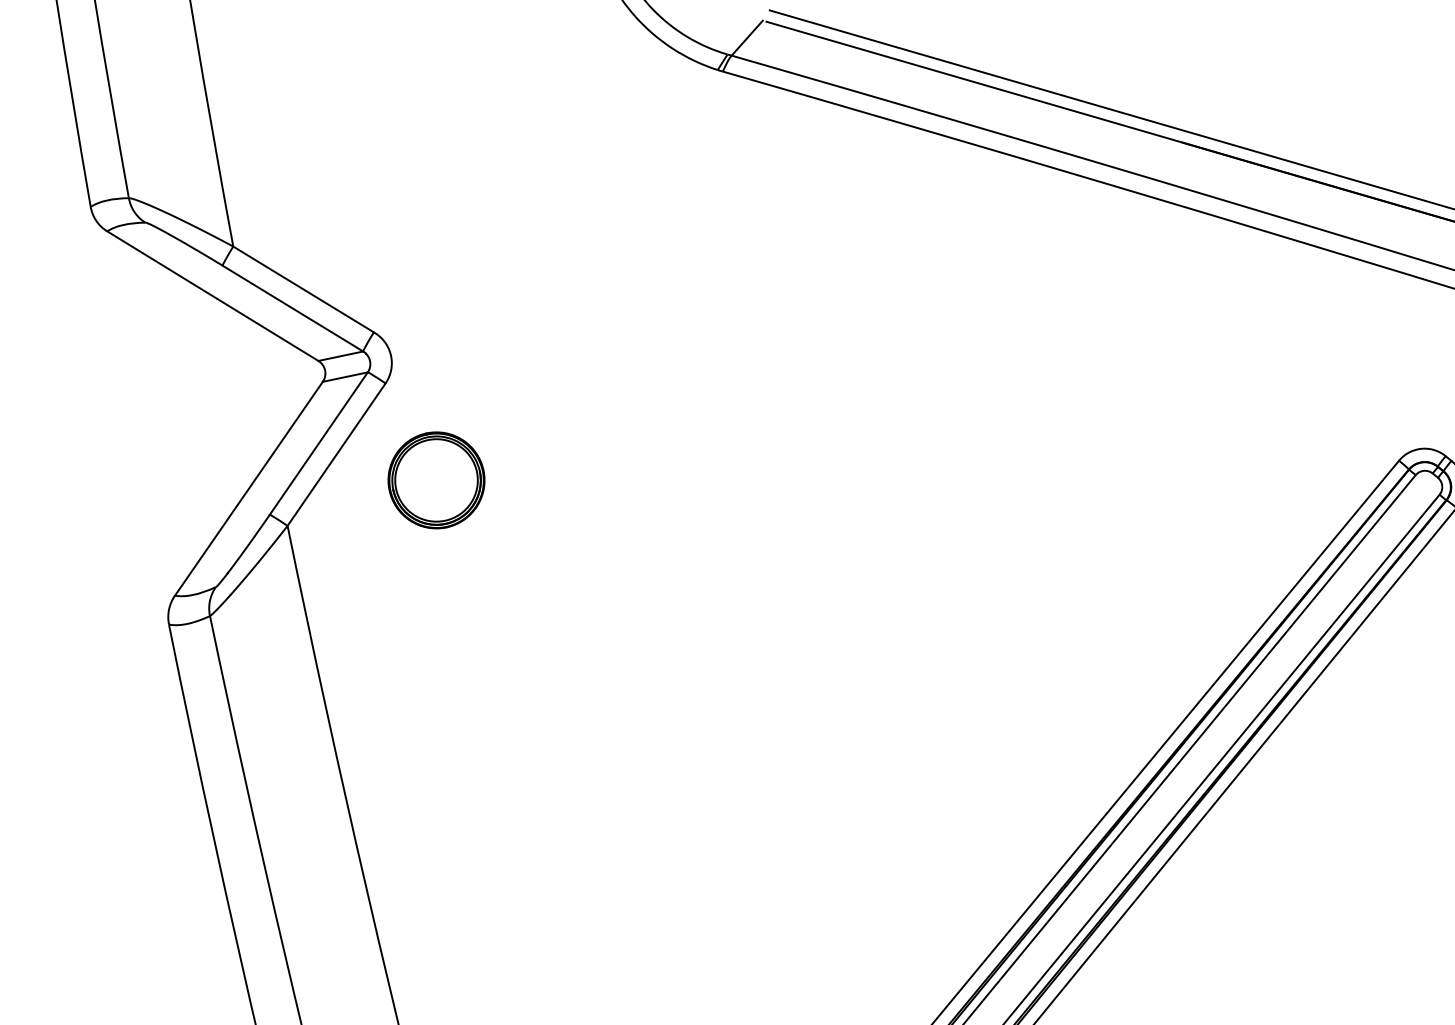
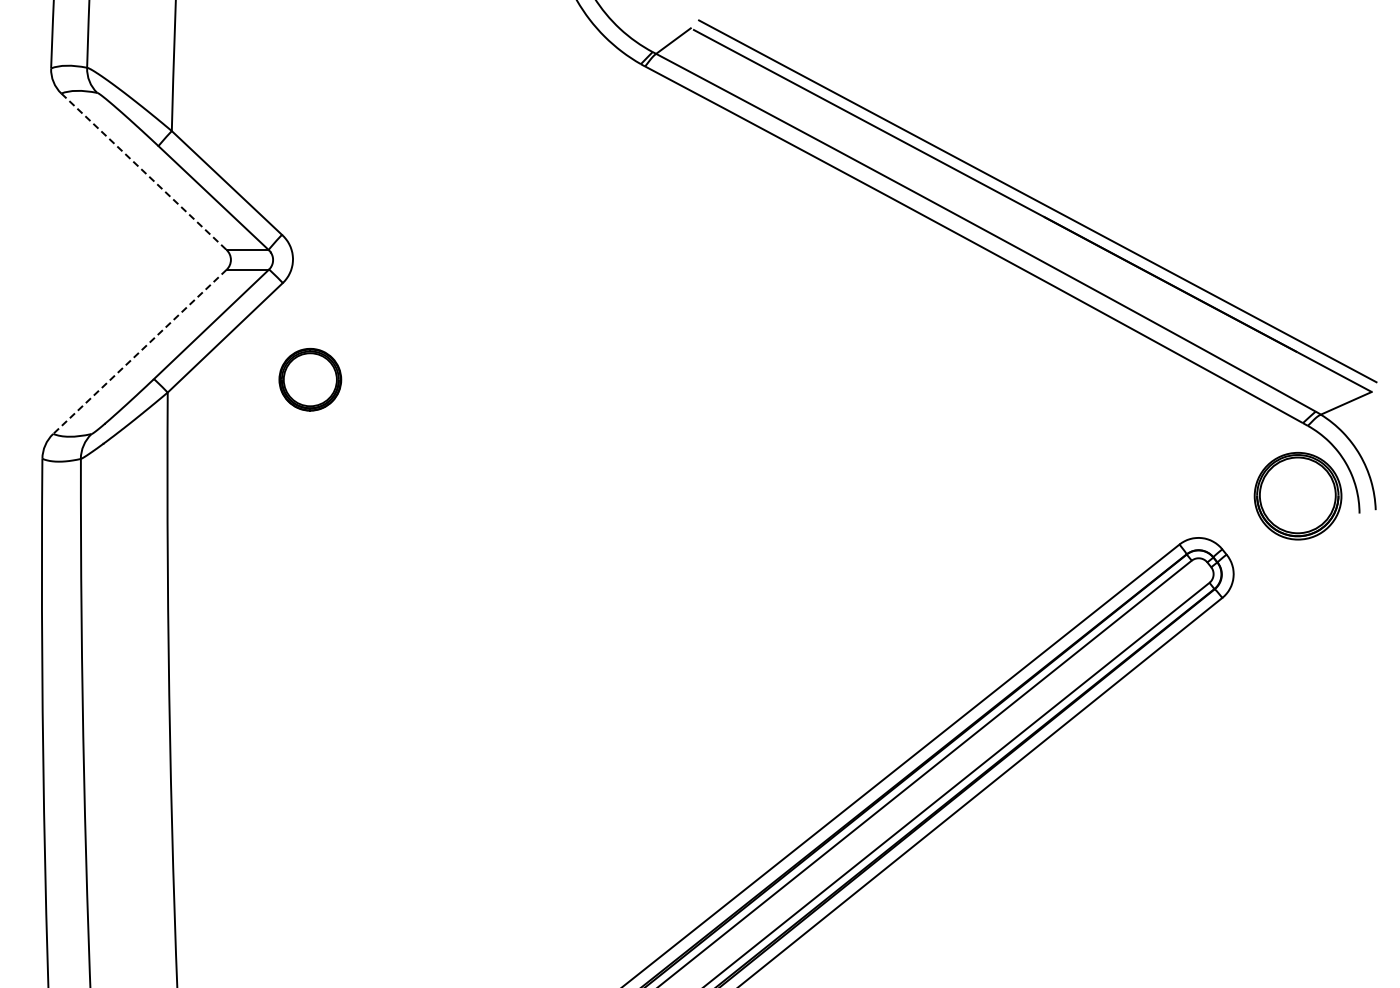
line: (213, 295) -> (144, 171), solid -> dashed
part: (436, 479) -> (310, 379), size x0.7
line: (248, 489) -> (139, 352), solid -> dashed

